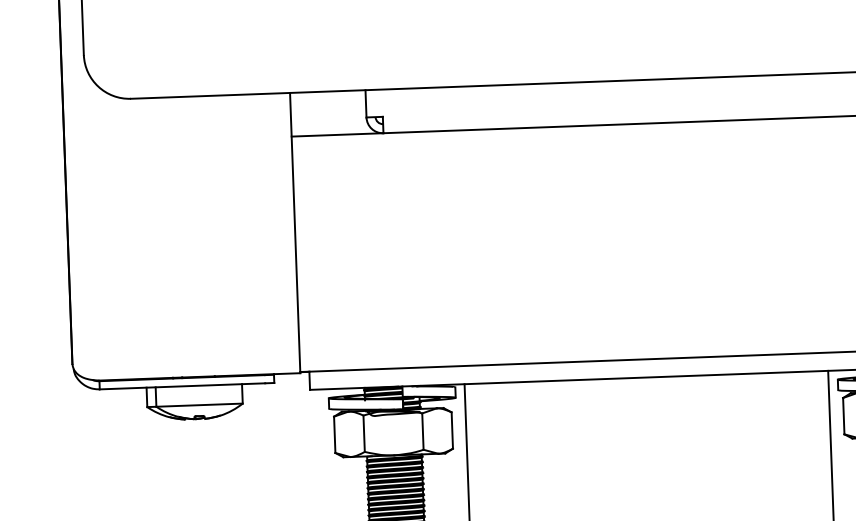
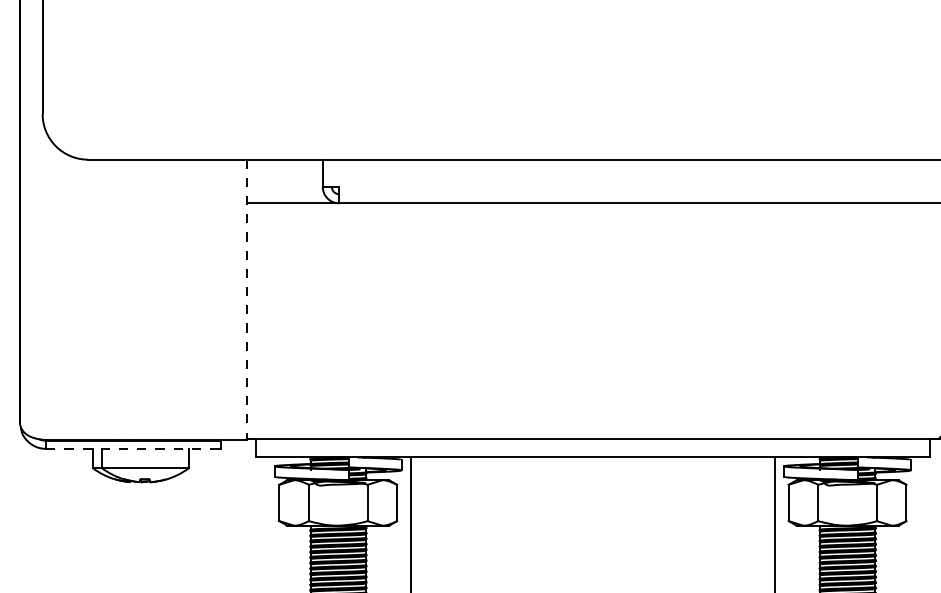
line: (295, 233) -> (247, 300), solid -> dashed
line: (182, 385) -> (129, 448), solid -> dashed

